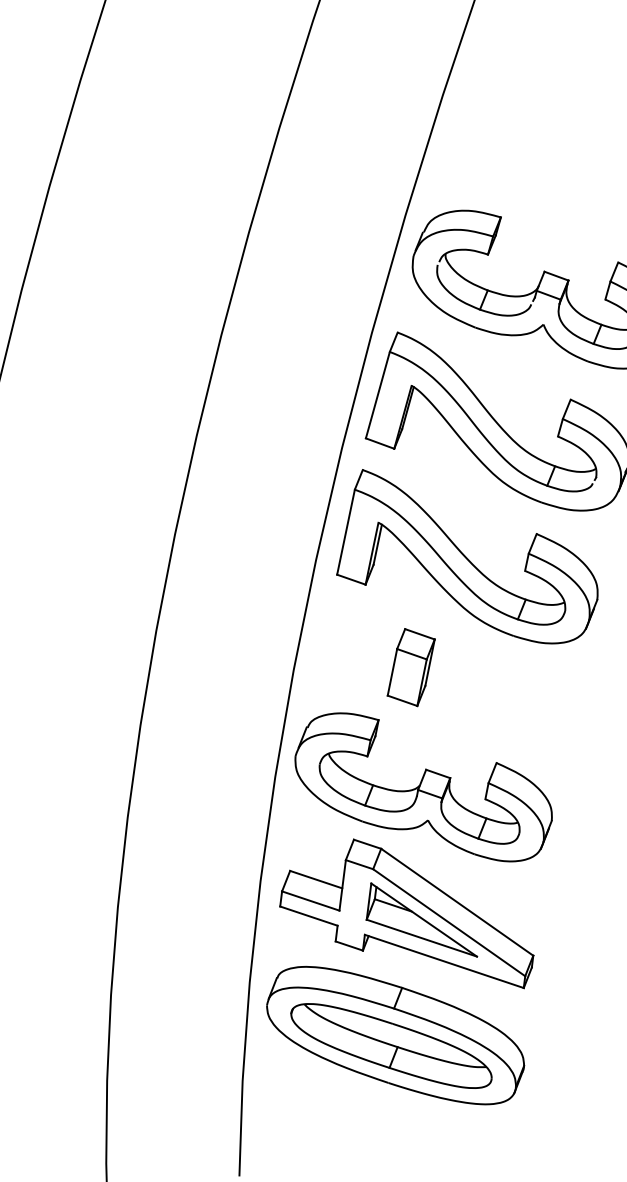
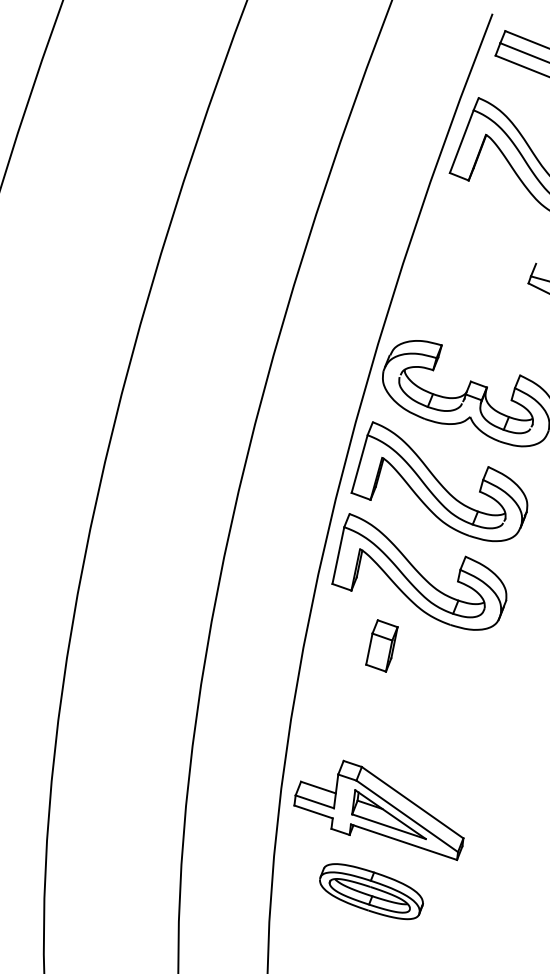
part: (422, 786) -> (389, 725), removed
part: (395, 1035) -> (371, 891), size x0.6

